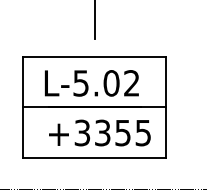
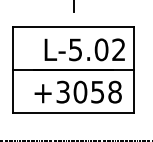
text: (91, 83) -> (84, 49), moved
text: (122, 132) -> (97, 91), +3355 -> +3058

